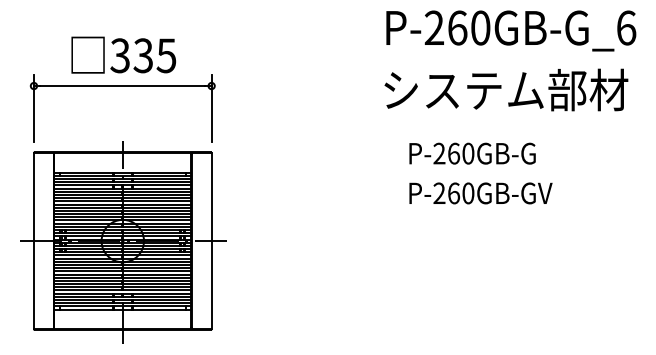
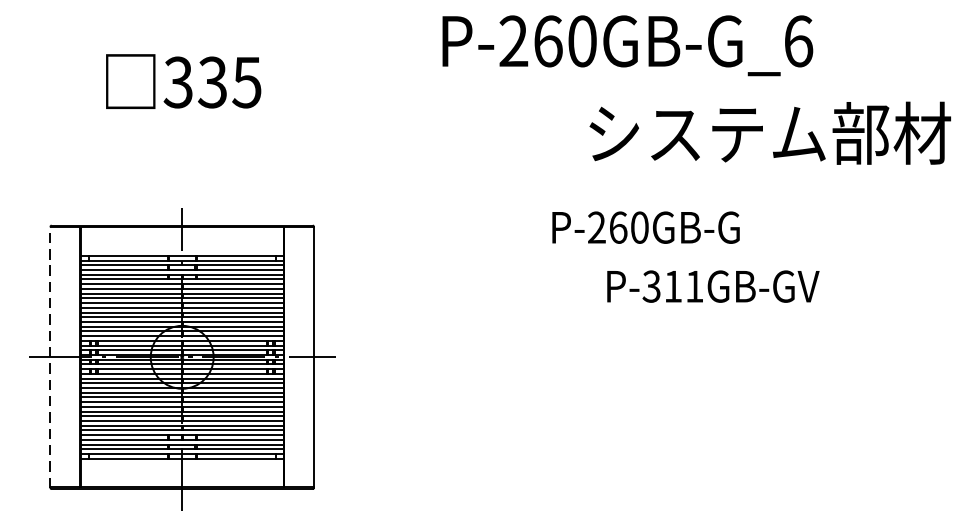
text: (511, 30) -> (628, 45), moved
part: (122, 86) -> (181, 128), removed
text: (506, 89) -> (770, 132), moved
text: (472, 153) -> (645, 227), moved
text: (453, 193) -> (672, 286), P-260GB-GV -> P-311GB-GV
line: (33, 240) -> (49, 356), solid -> dashed

